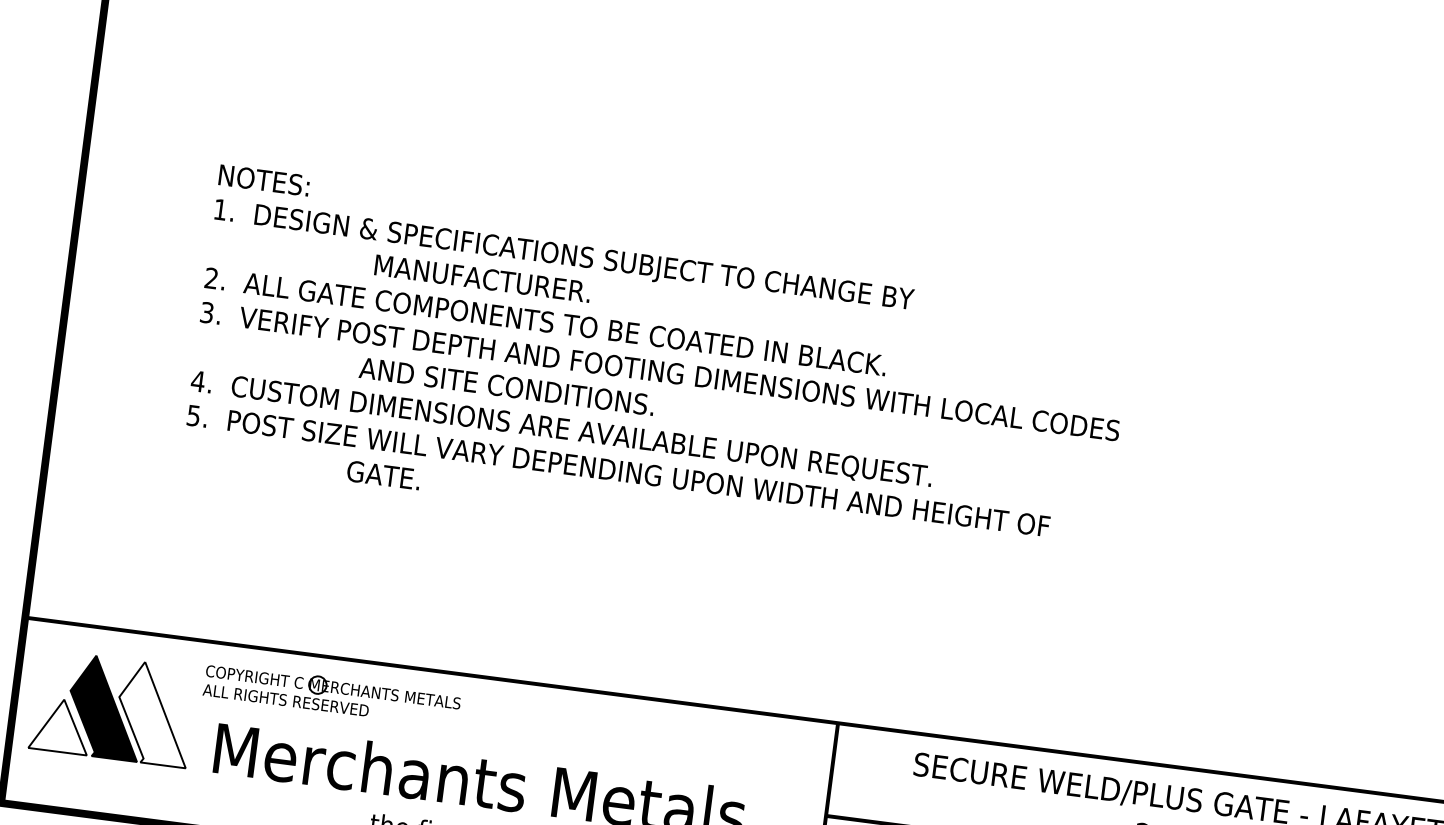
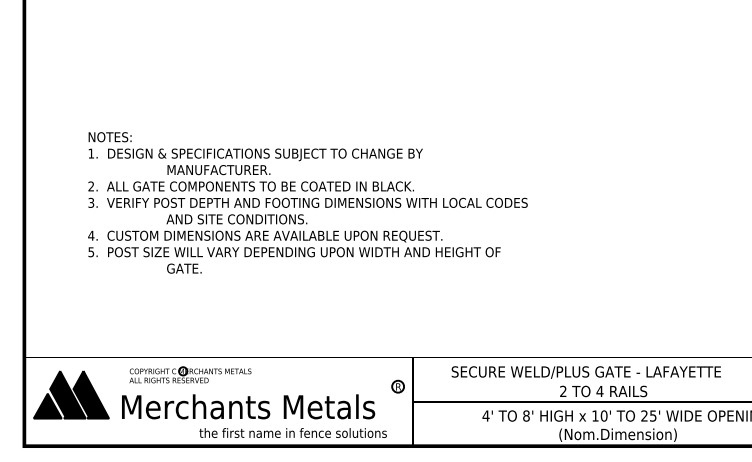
part: (332, 693) -> (190, 374), moved
fill: (155, 713) -> (91, 394), added
fill: (60, 724) -> (47, 405), added
part: (797, 779) -> (397, 386), added

